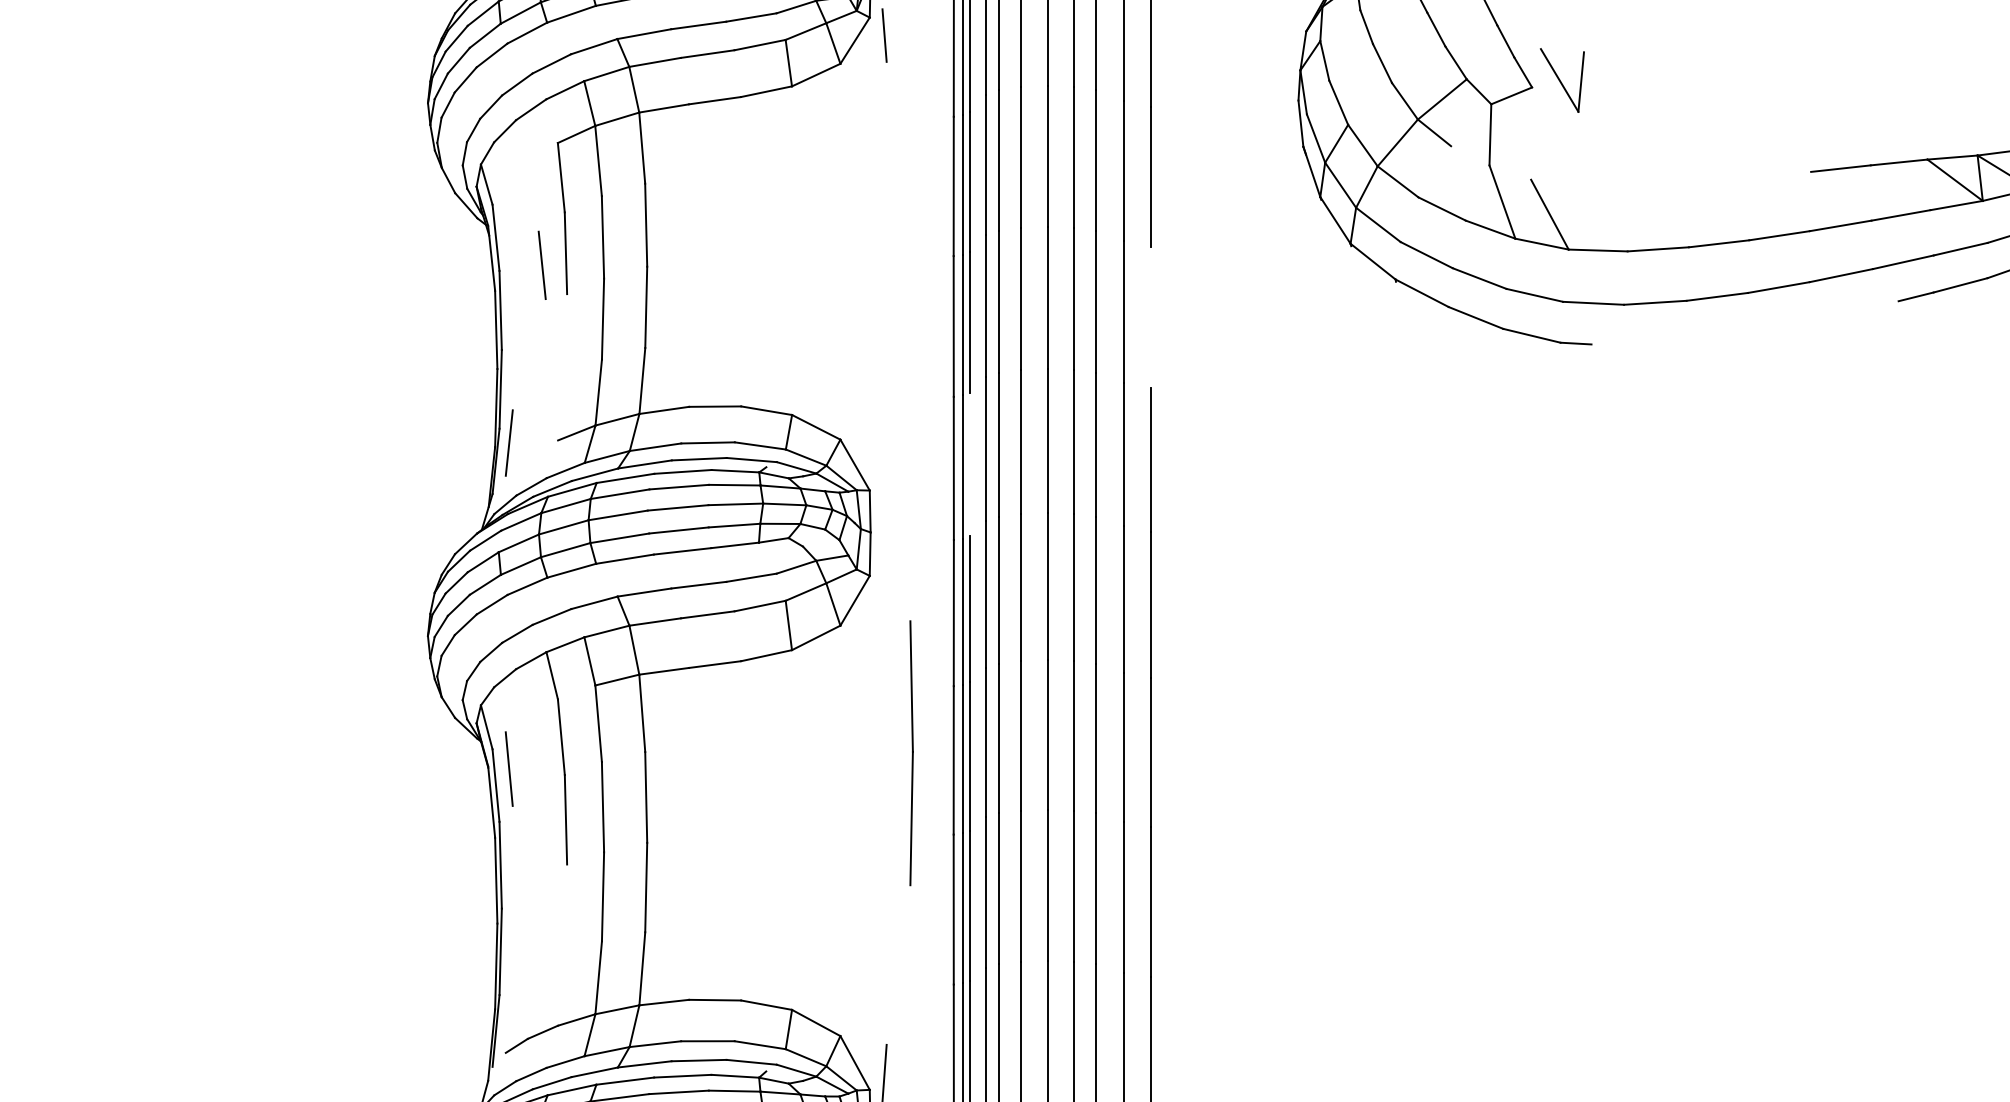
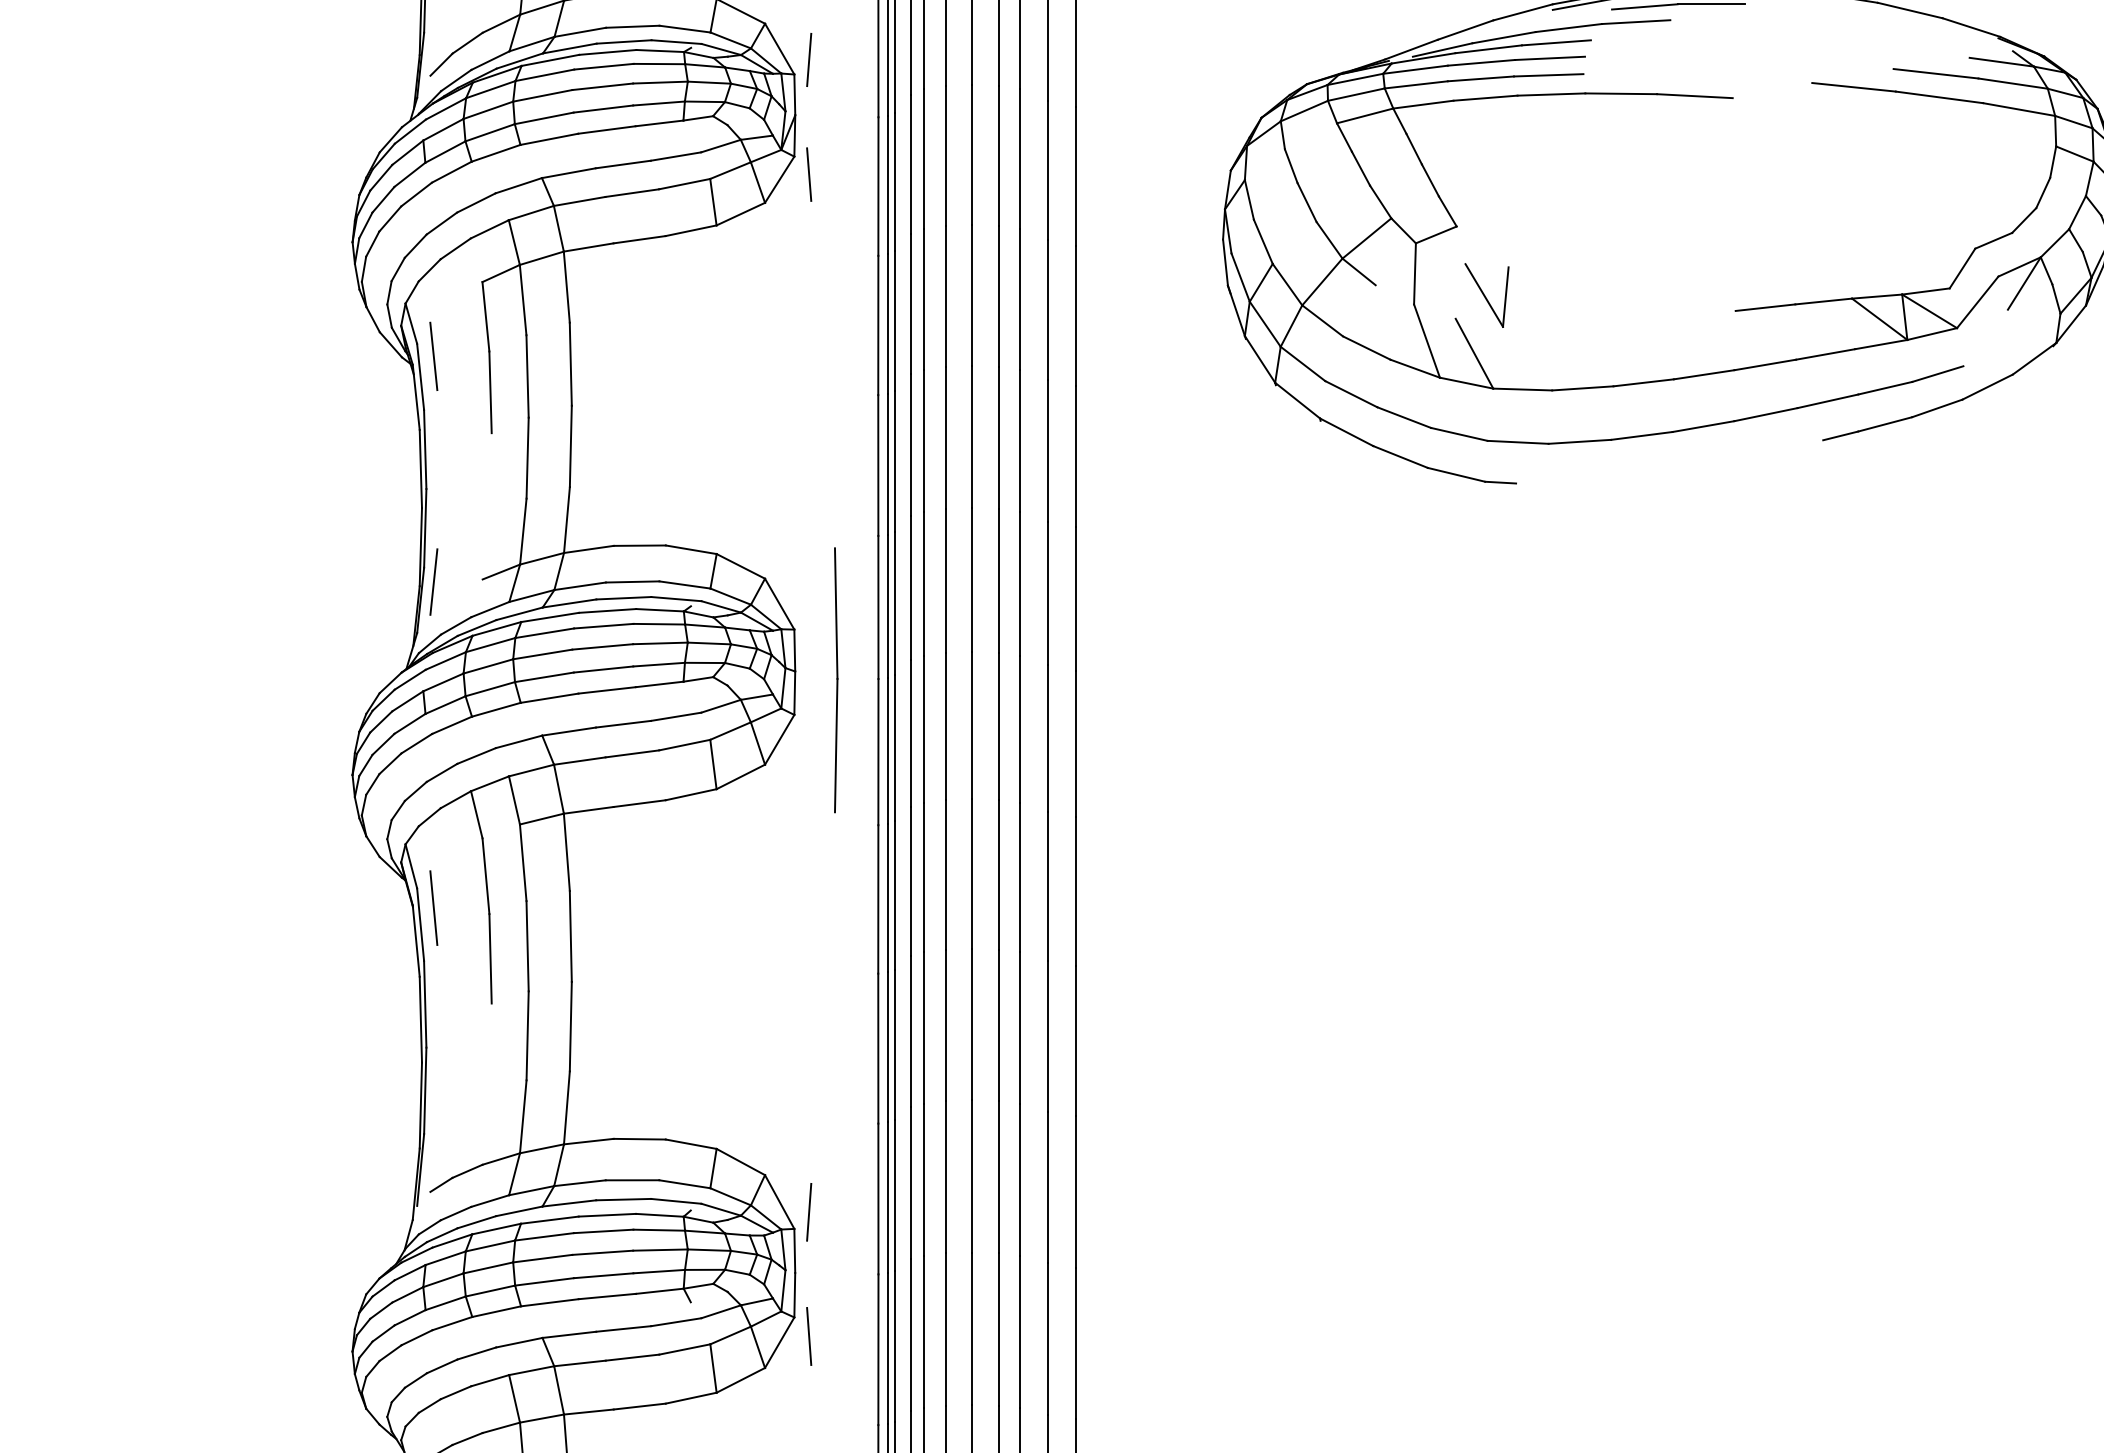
part: (1561, 80) -> (1486, 295), moved
line: (541, 264) -> (433, 355), moved
line: (1150, 317) -> (1075, 456), added
line: (969, 464) -> (894, 603), added
part: (911, 753) -> (836, 680), moved

